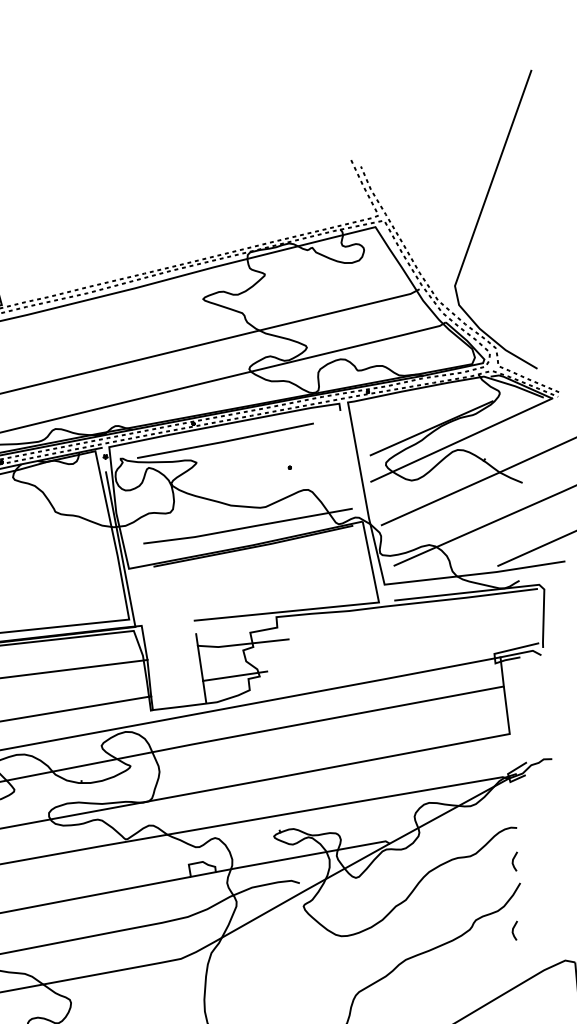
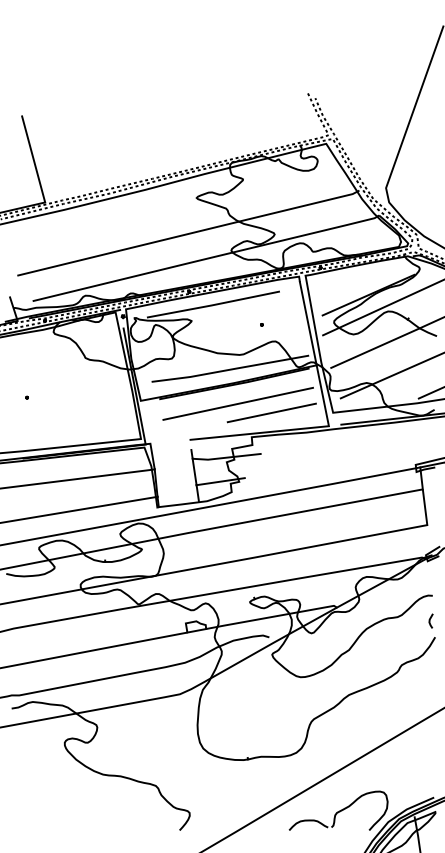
line: (350, 465) -> (307, 323), added
line: (257, 572) -> (237, 403), added
line: (302, 584) -> (271, 412), added
line: (514, 929) -> (430, 672), removed

